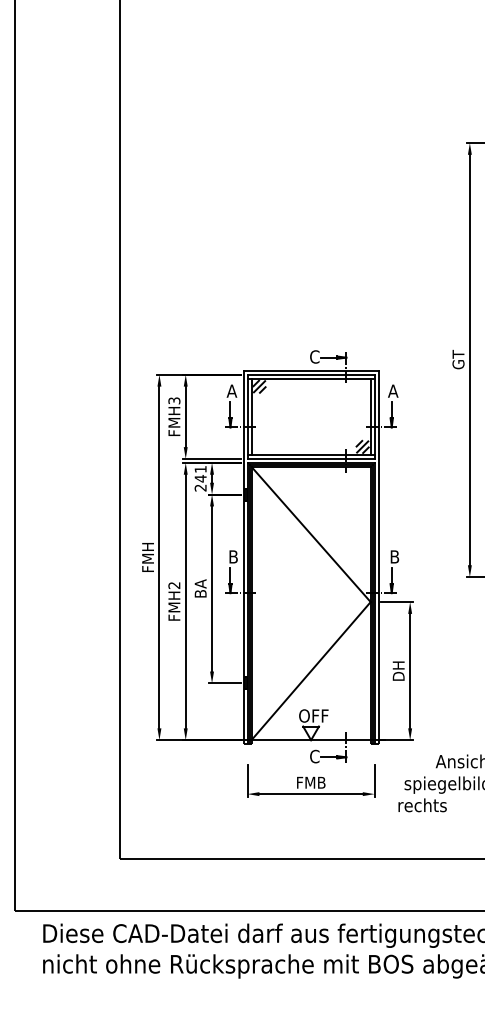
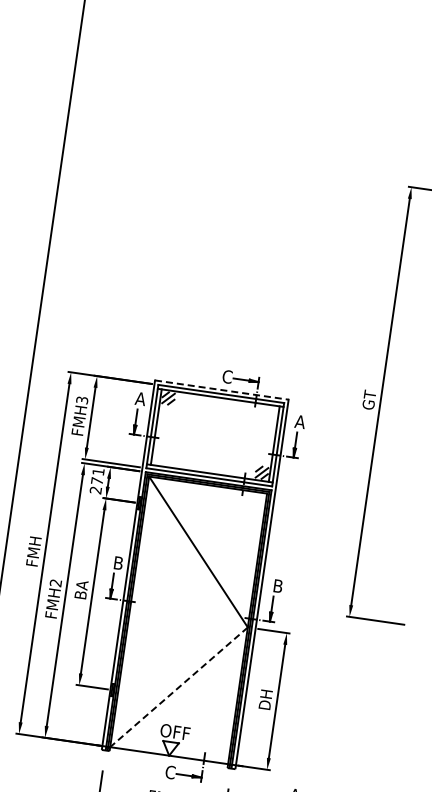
line: (311, 370) -> (222, 389), solid -> dashed
text: (200, 478) -> (97, 480), 241 -> 271
line: (310, 671) -> (178, 687), solid -> dashed

